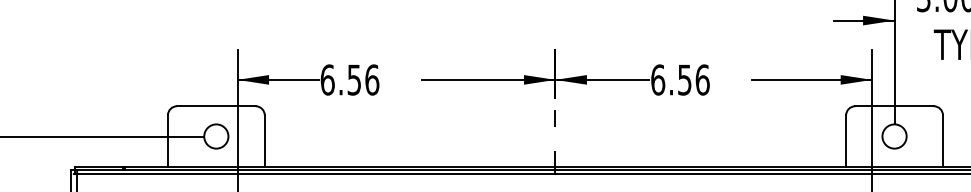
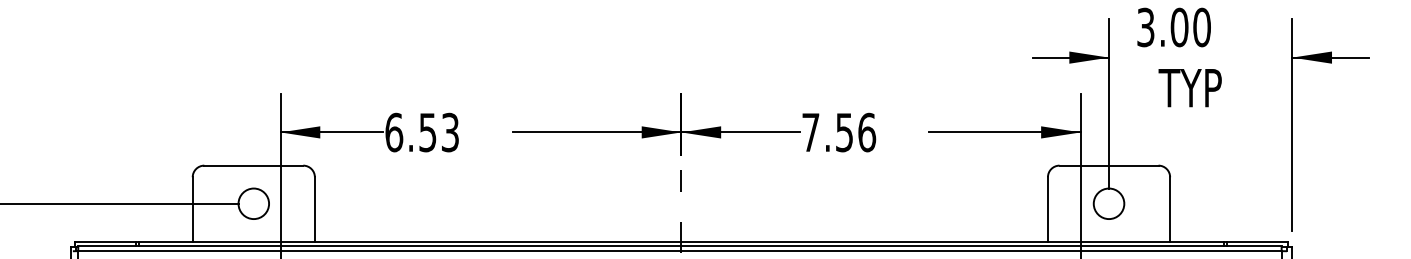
text: (372, 79) -> (450, 132), 6.56 -> 6.53
text: (657, 79) -> (810, 132), 6.56 -> 7.56

